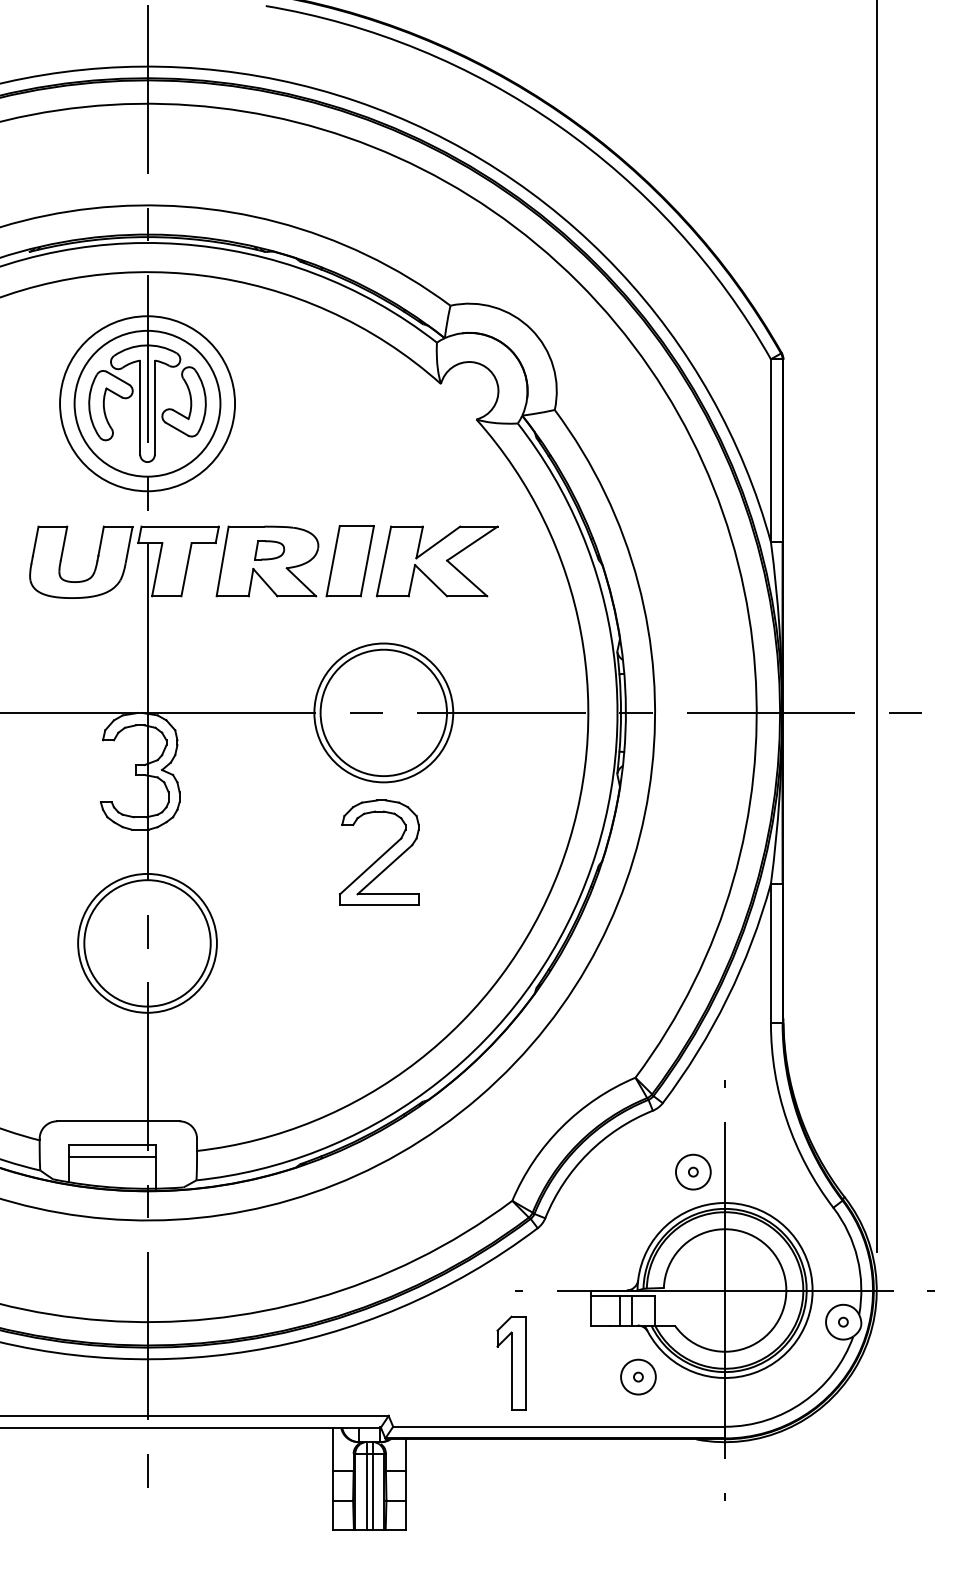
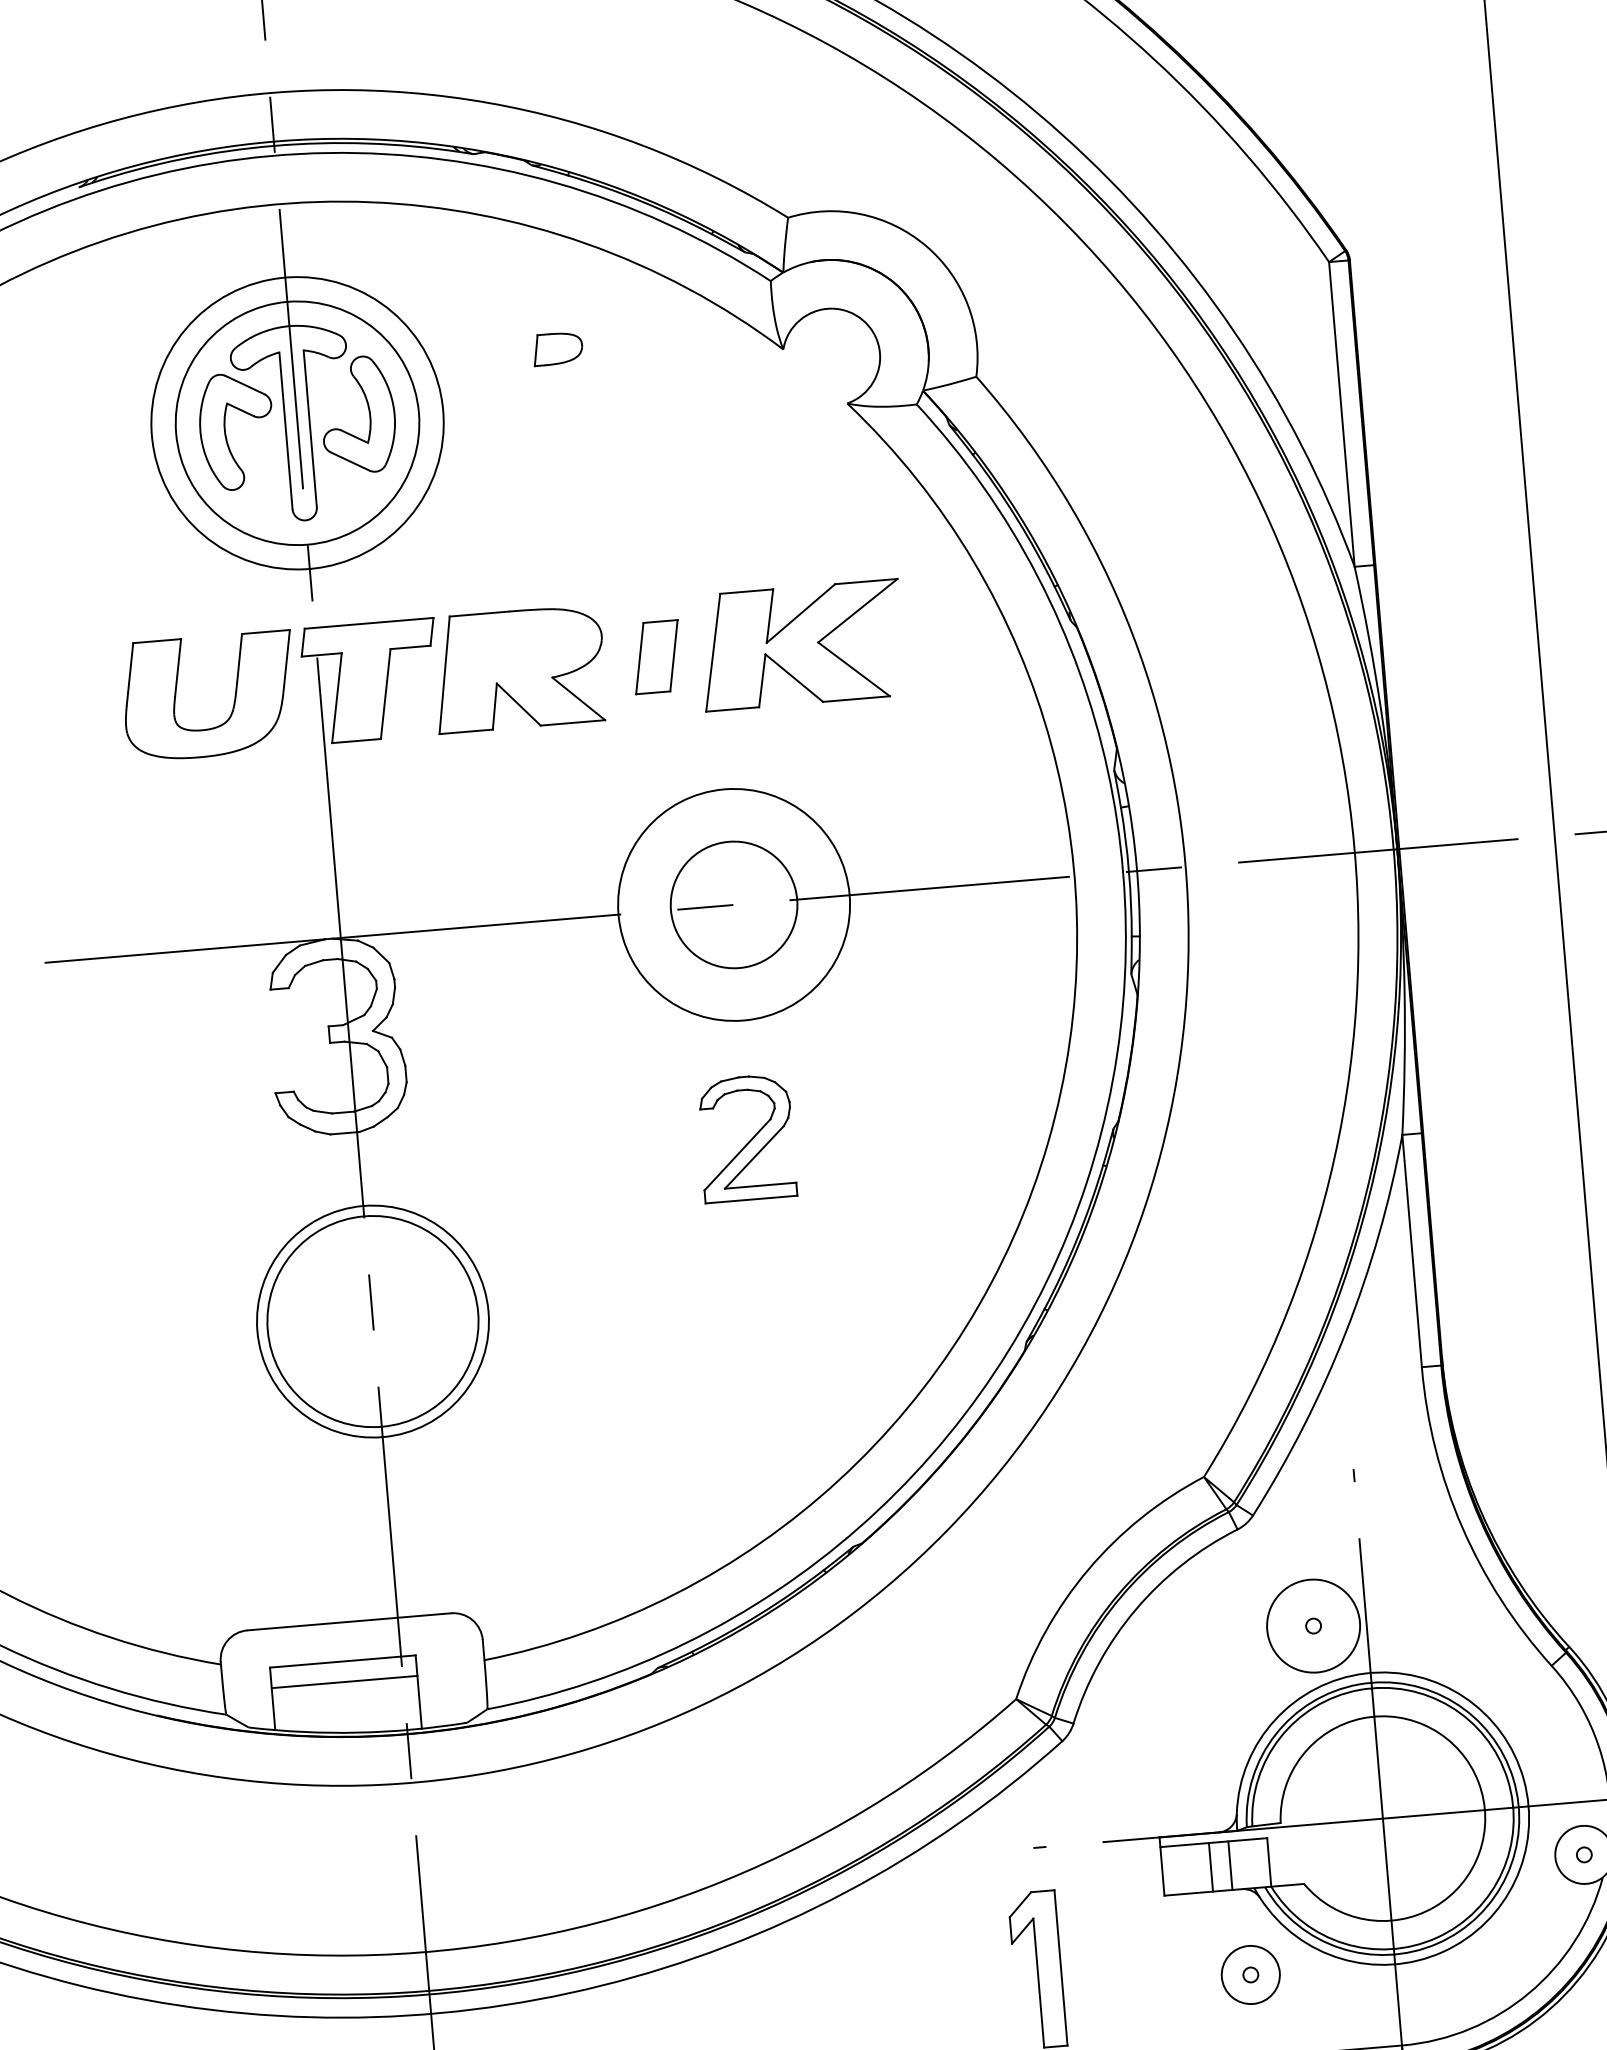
part: (269, 550) -> (557, 349), moved
part: (349, 561) -> (655, 657), size x0.6
circle: (383, 712) -> (733, 904), size x0.6
part: (379, 852) -> (746, 1137), size x0.7
circle: (692, 1171) -> (1312, 1625), size x1.6

